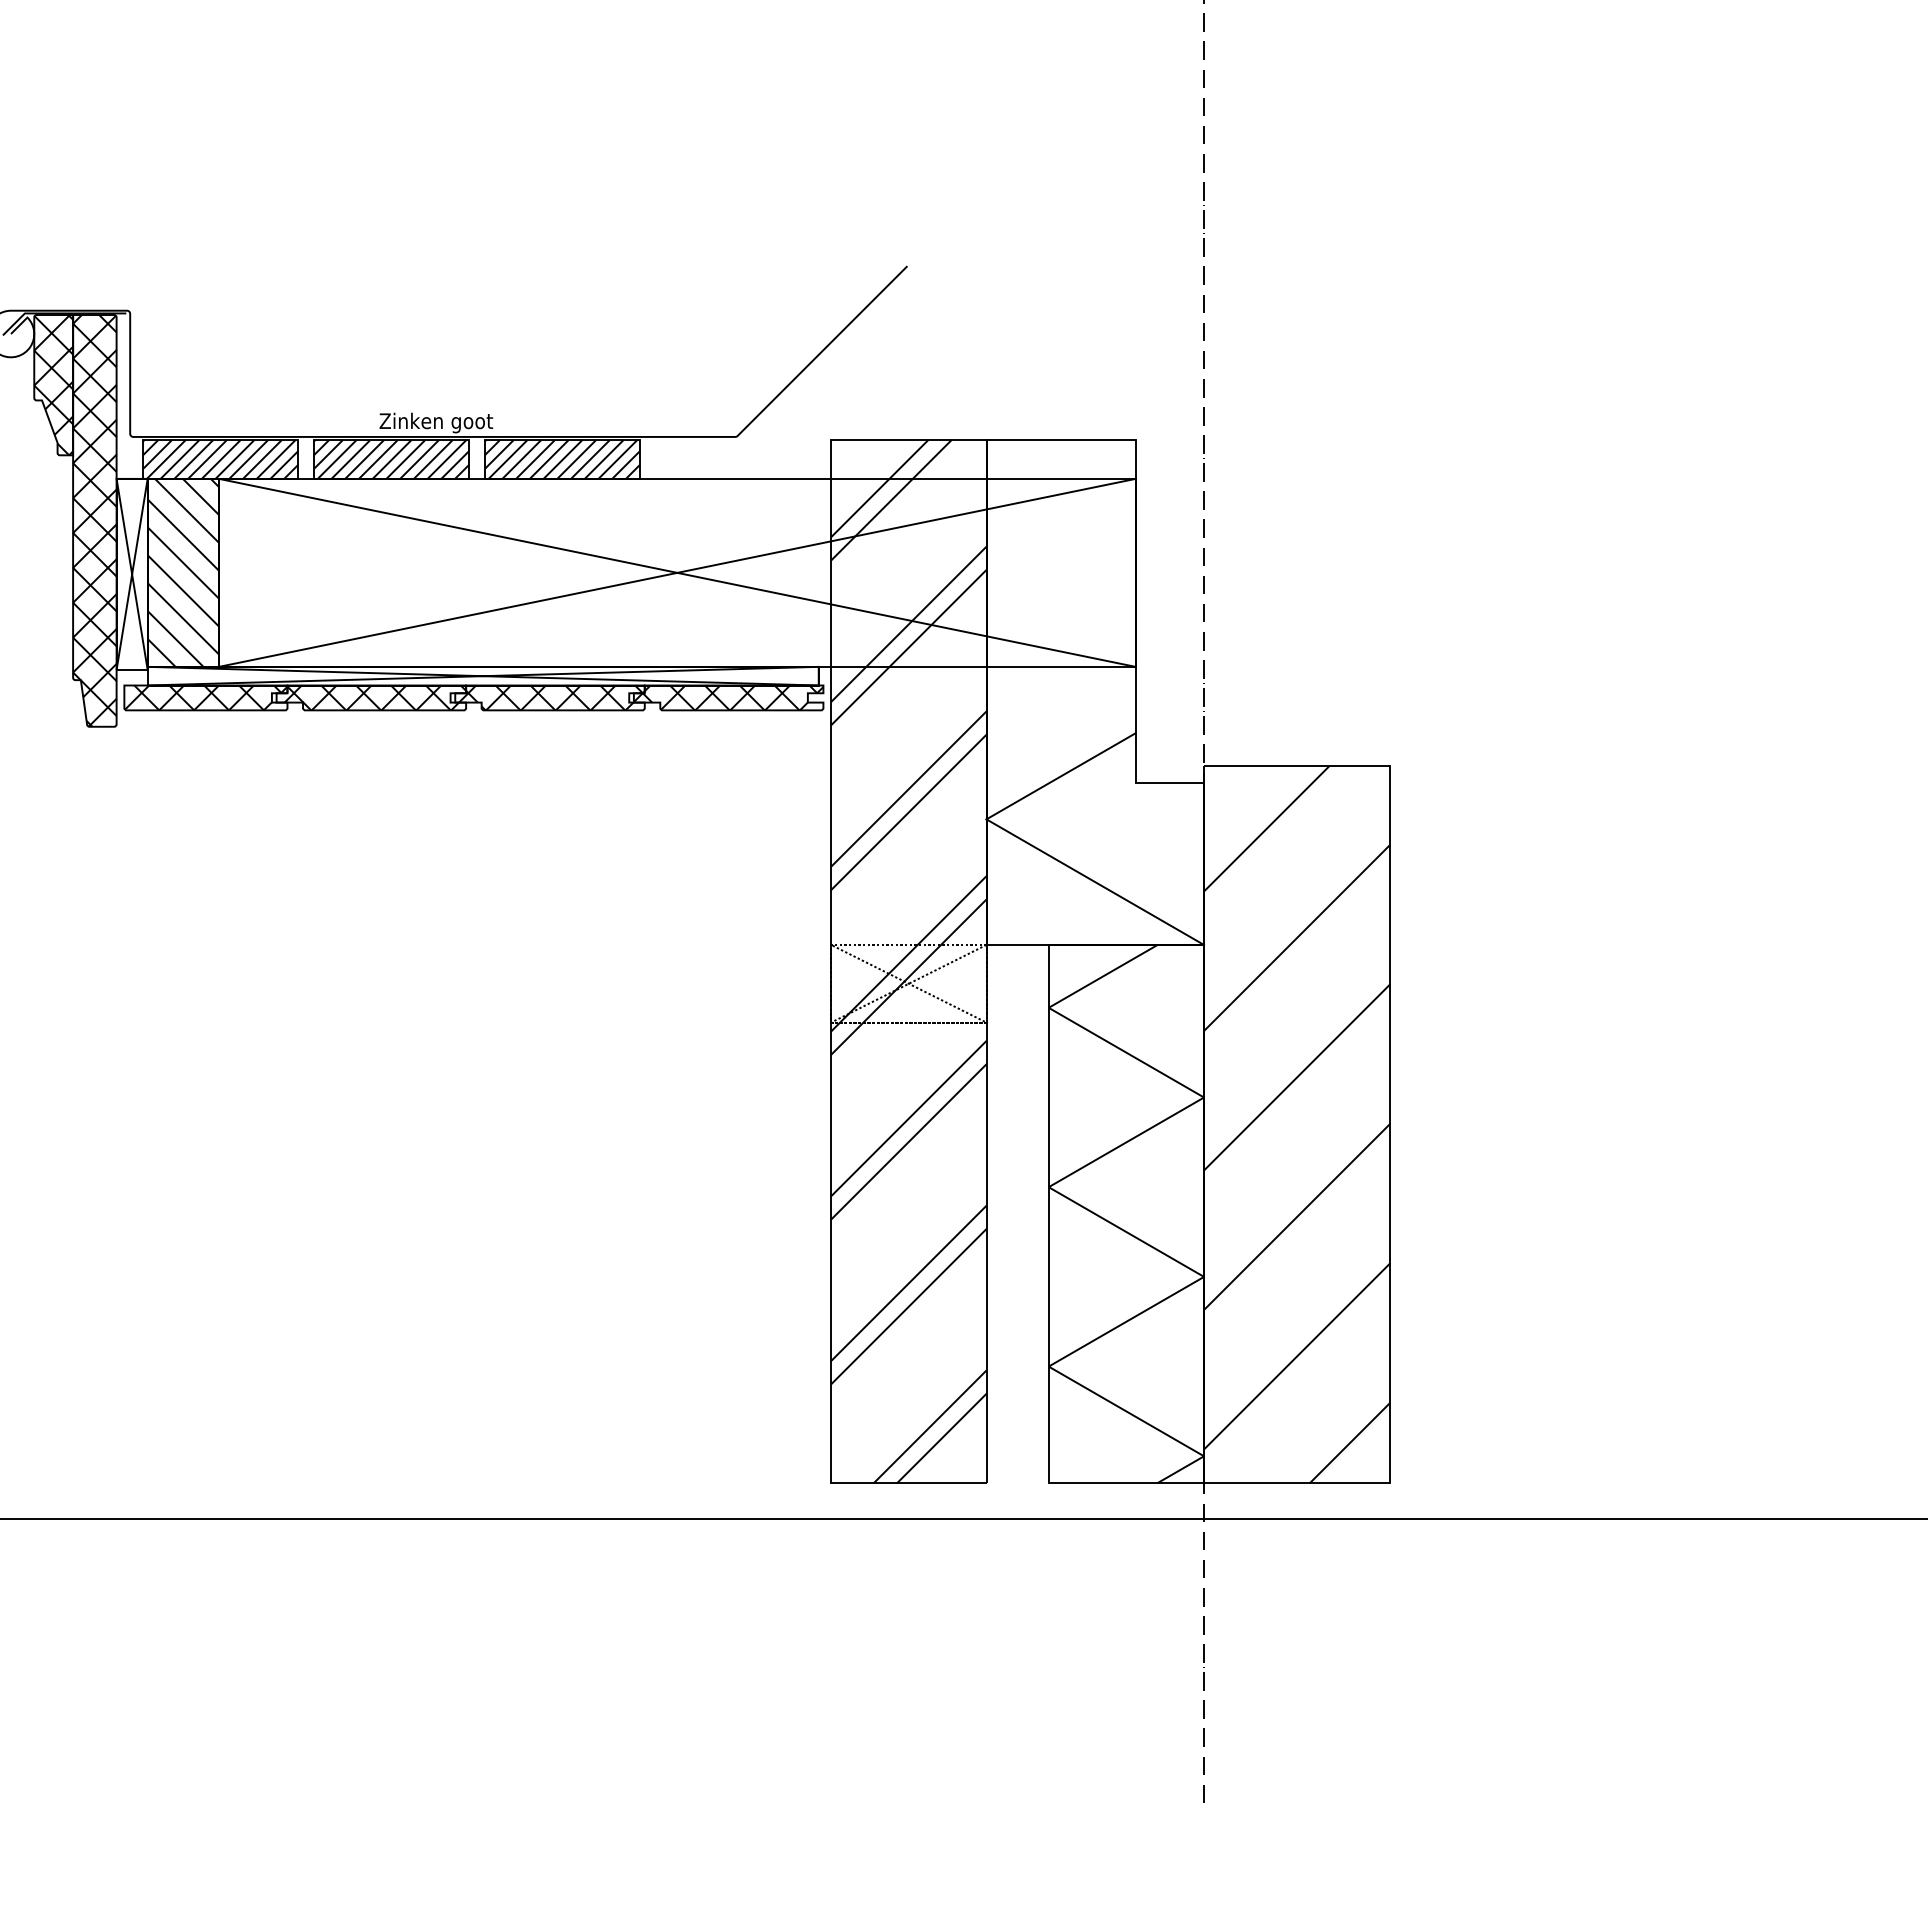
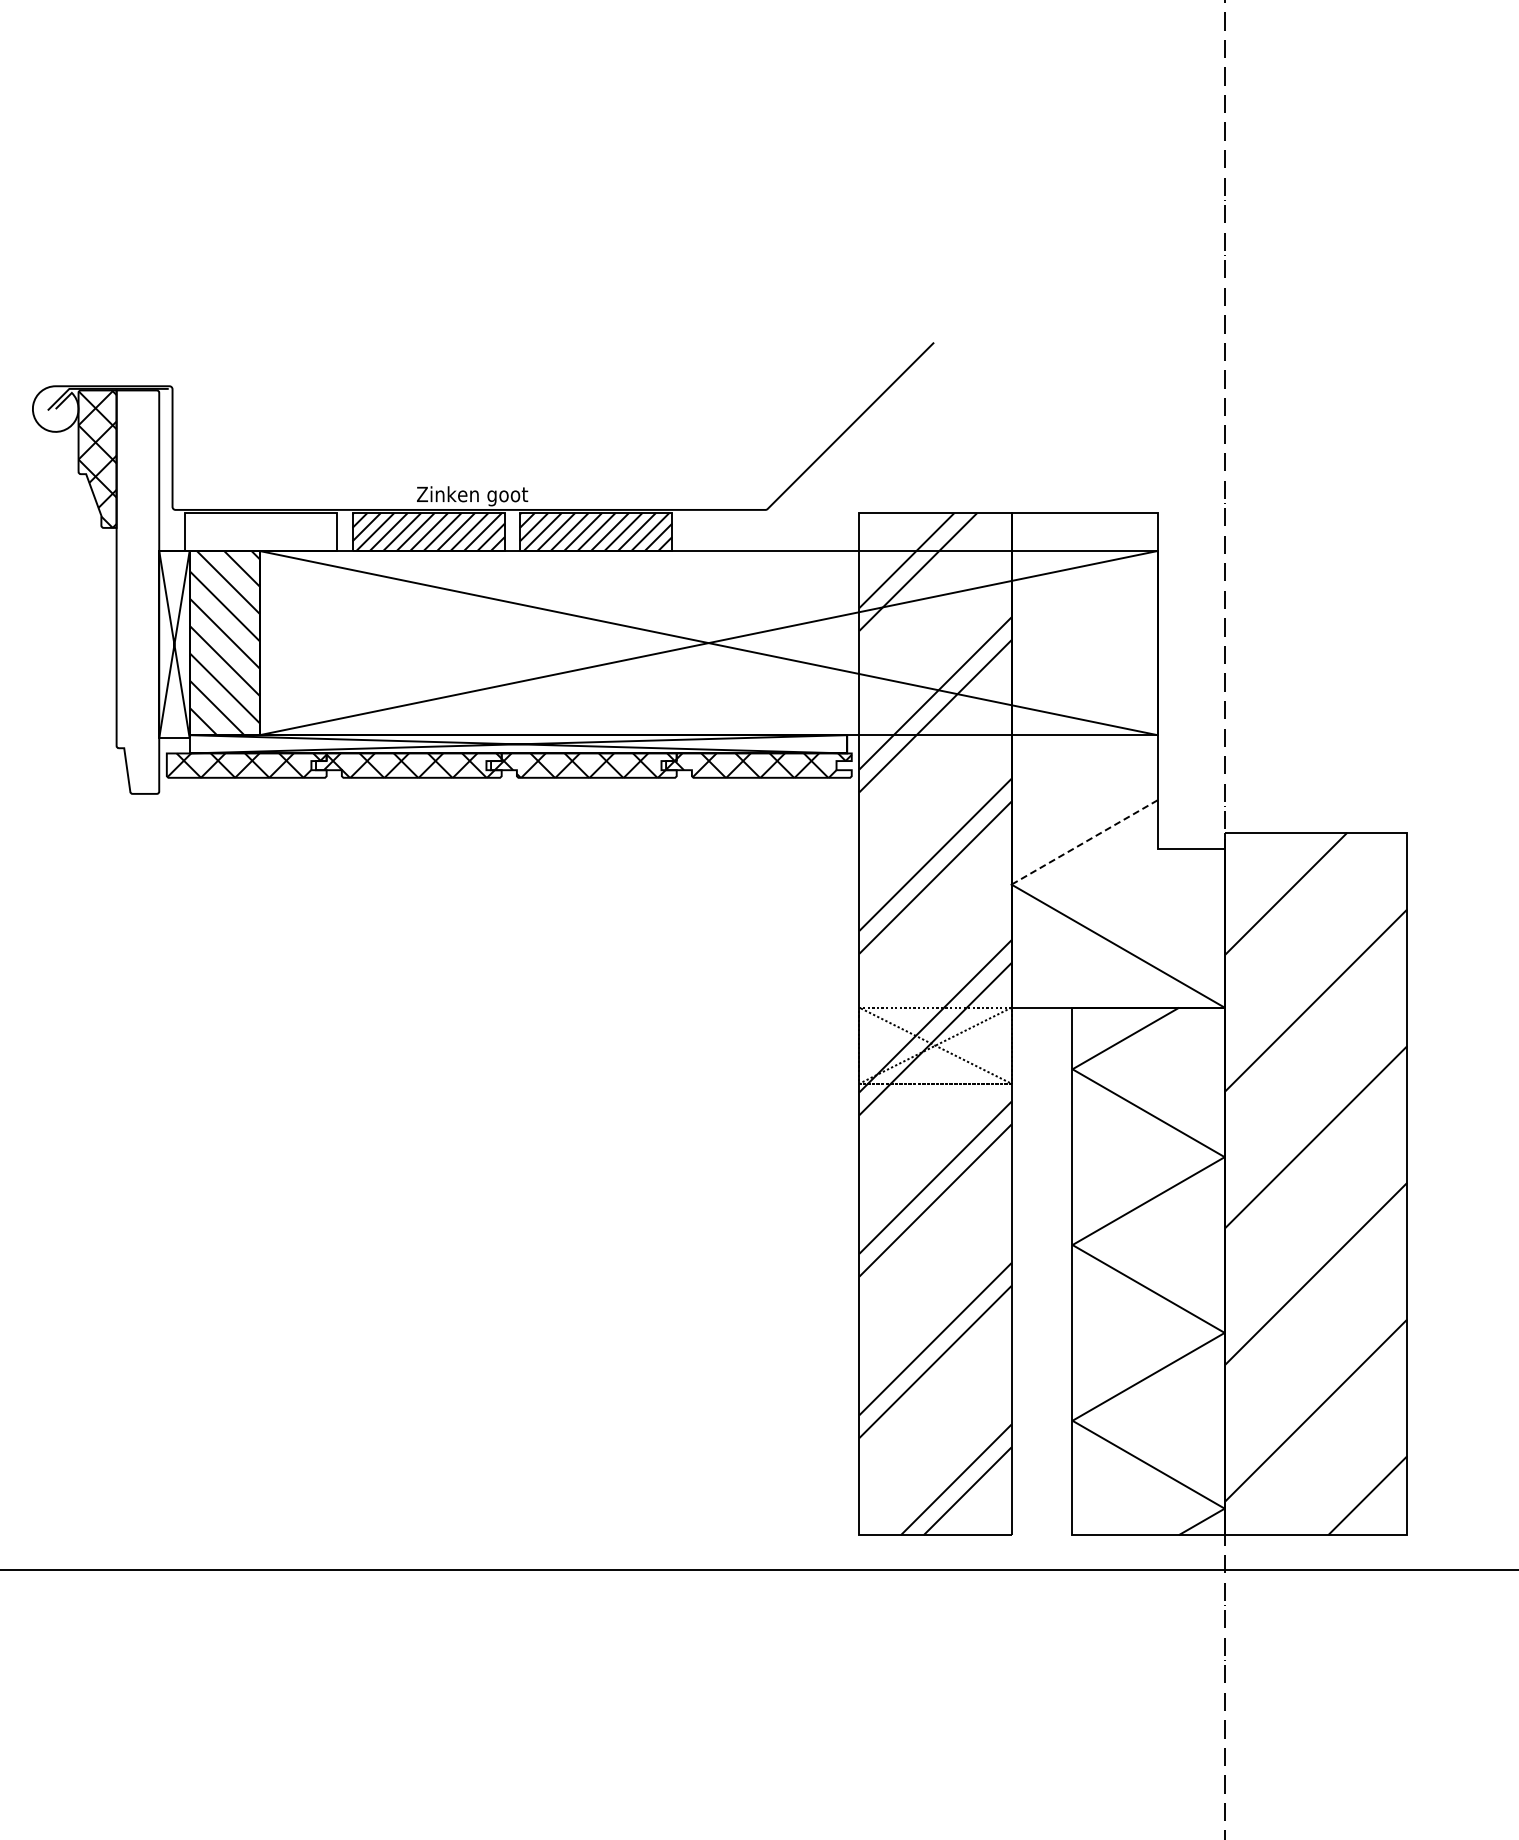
hatch: (220, 459) -> (261, 532), removed
hatch: (94, 520) -> (137, 591), removed
line: (1060, 776) -> (1084, 842), solid -> dashed

